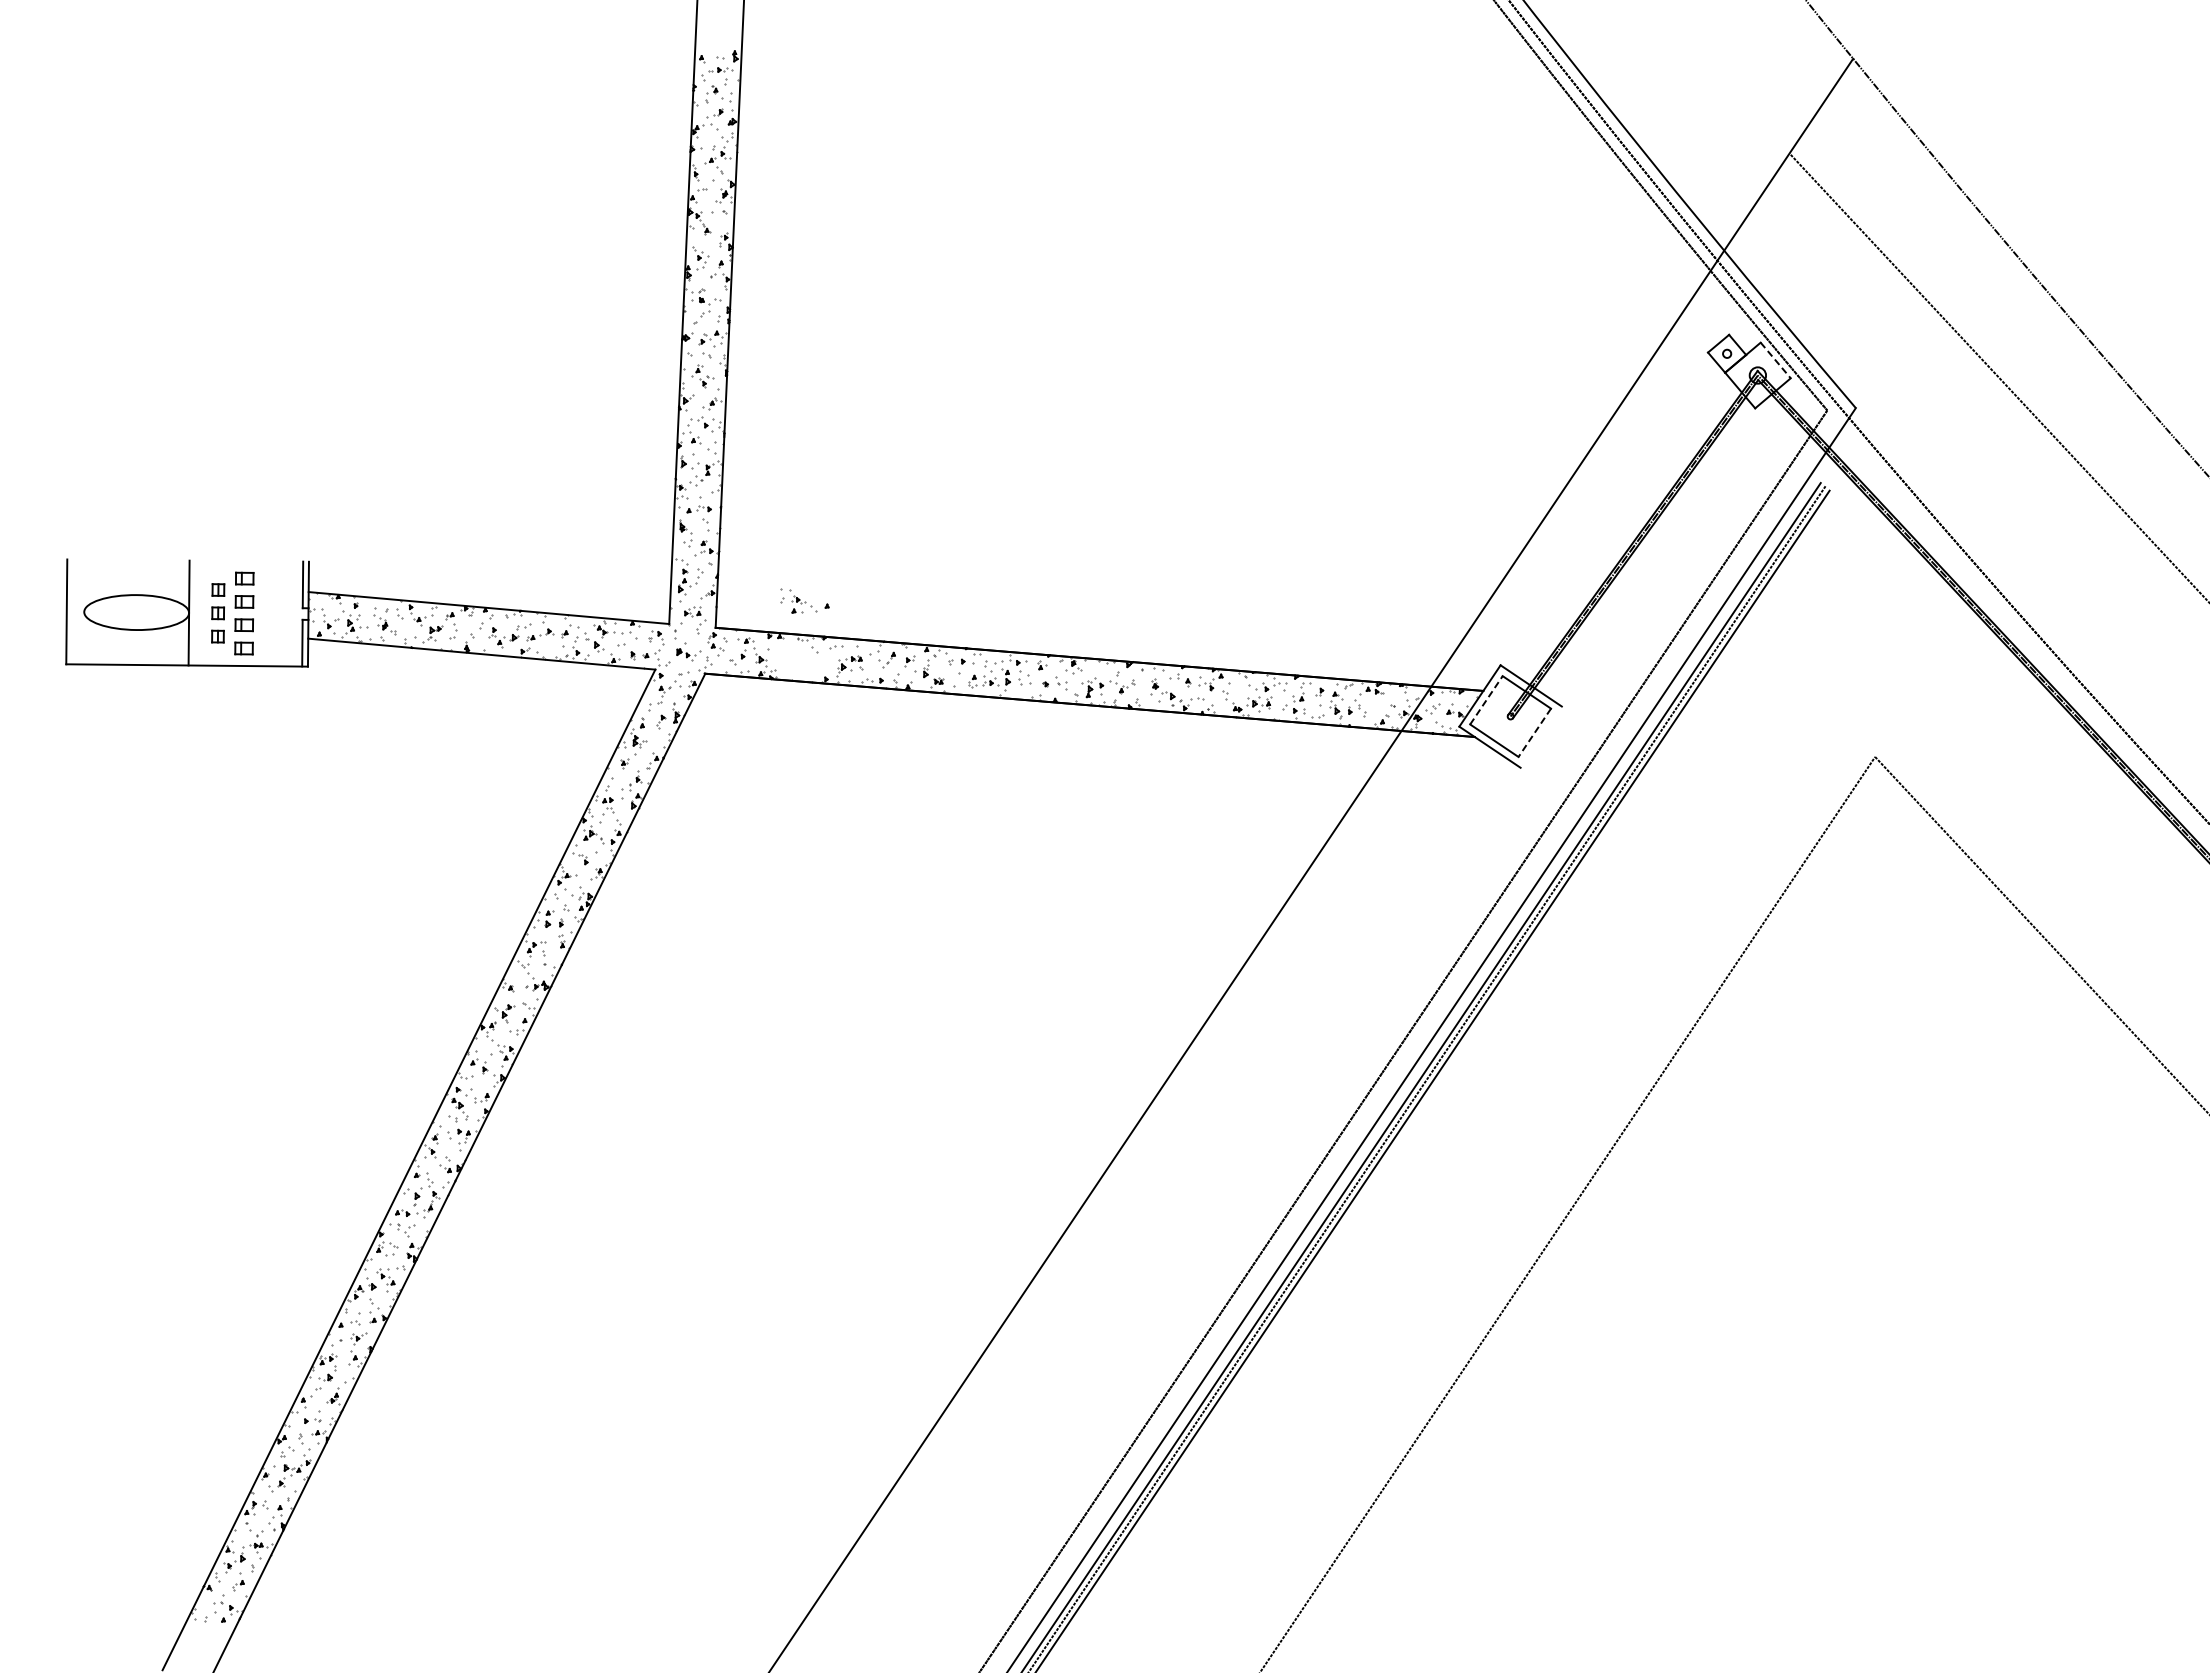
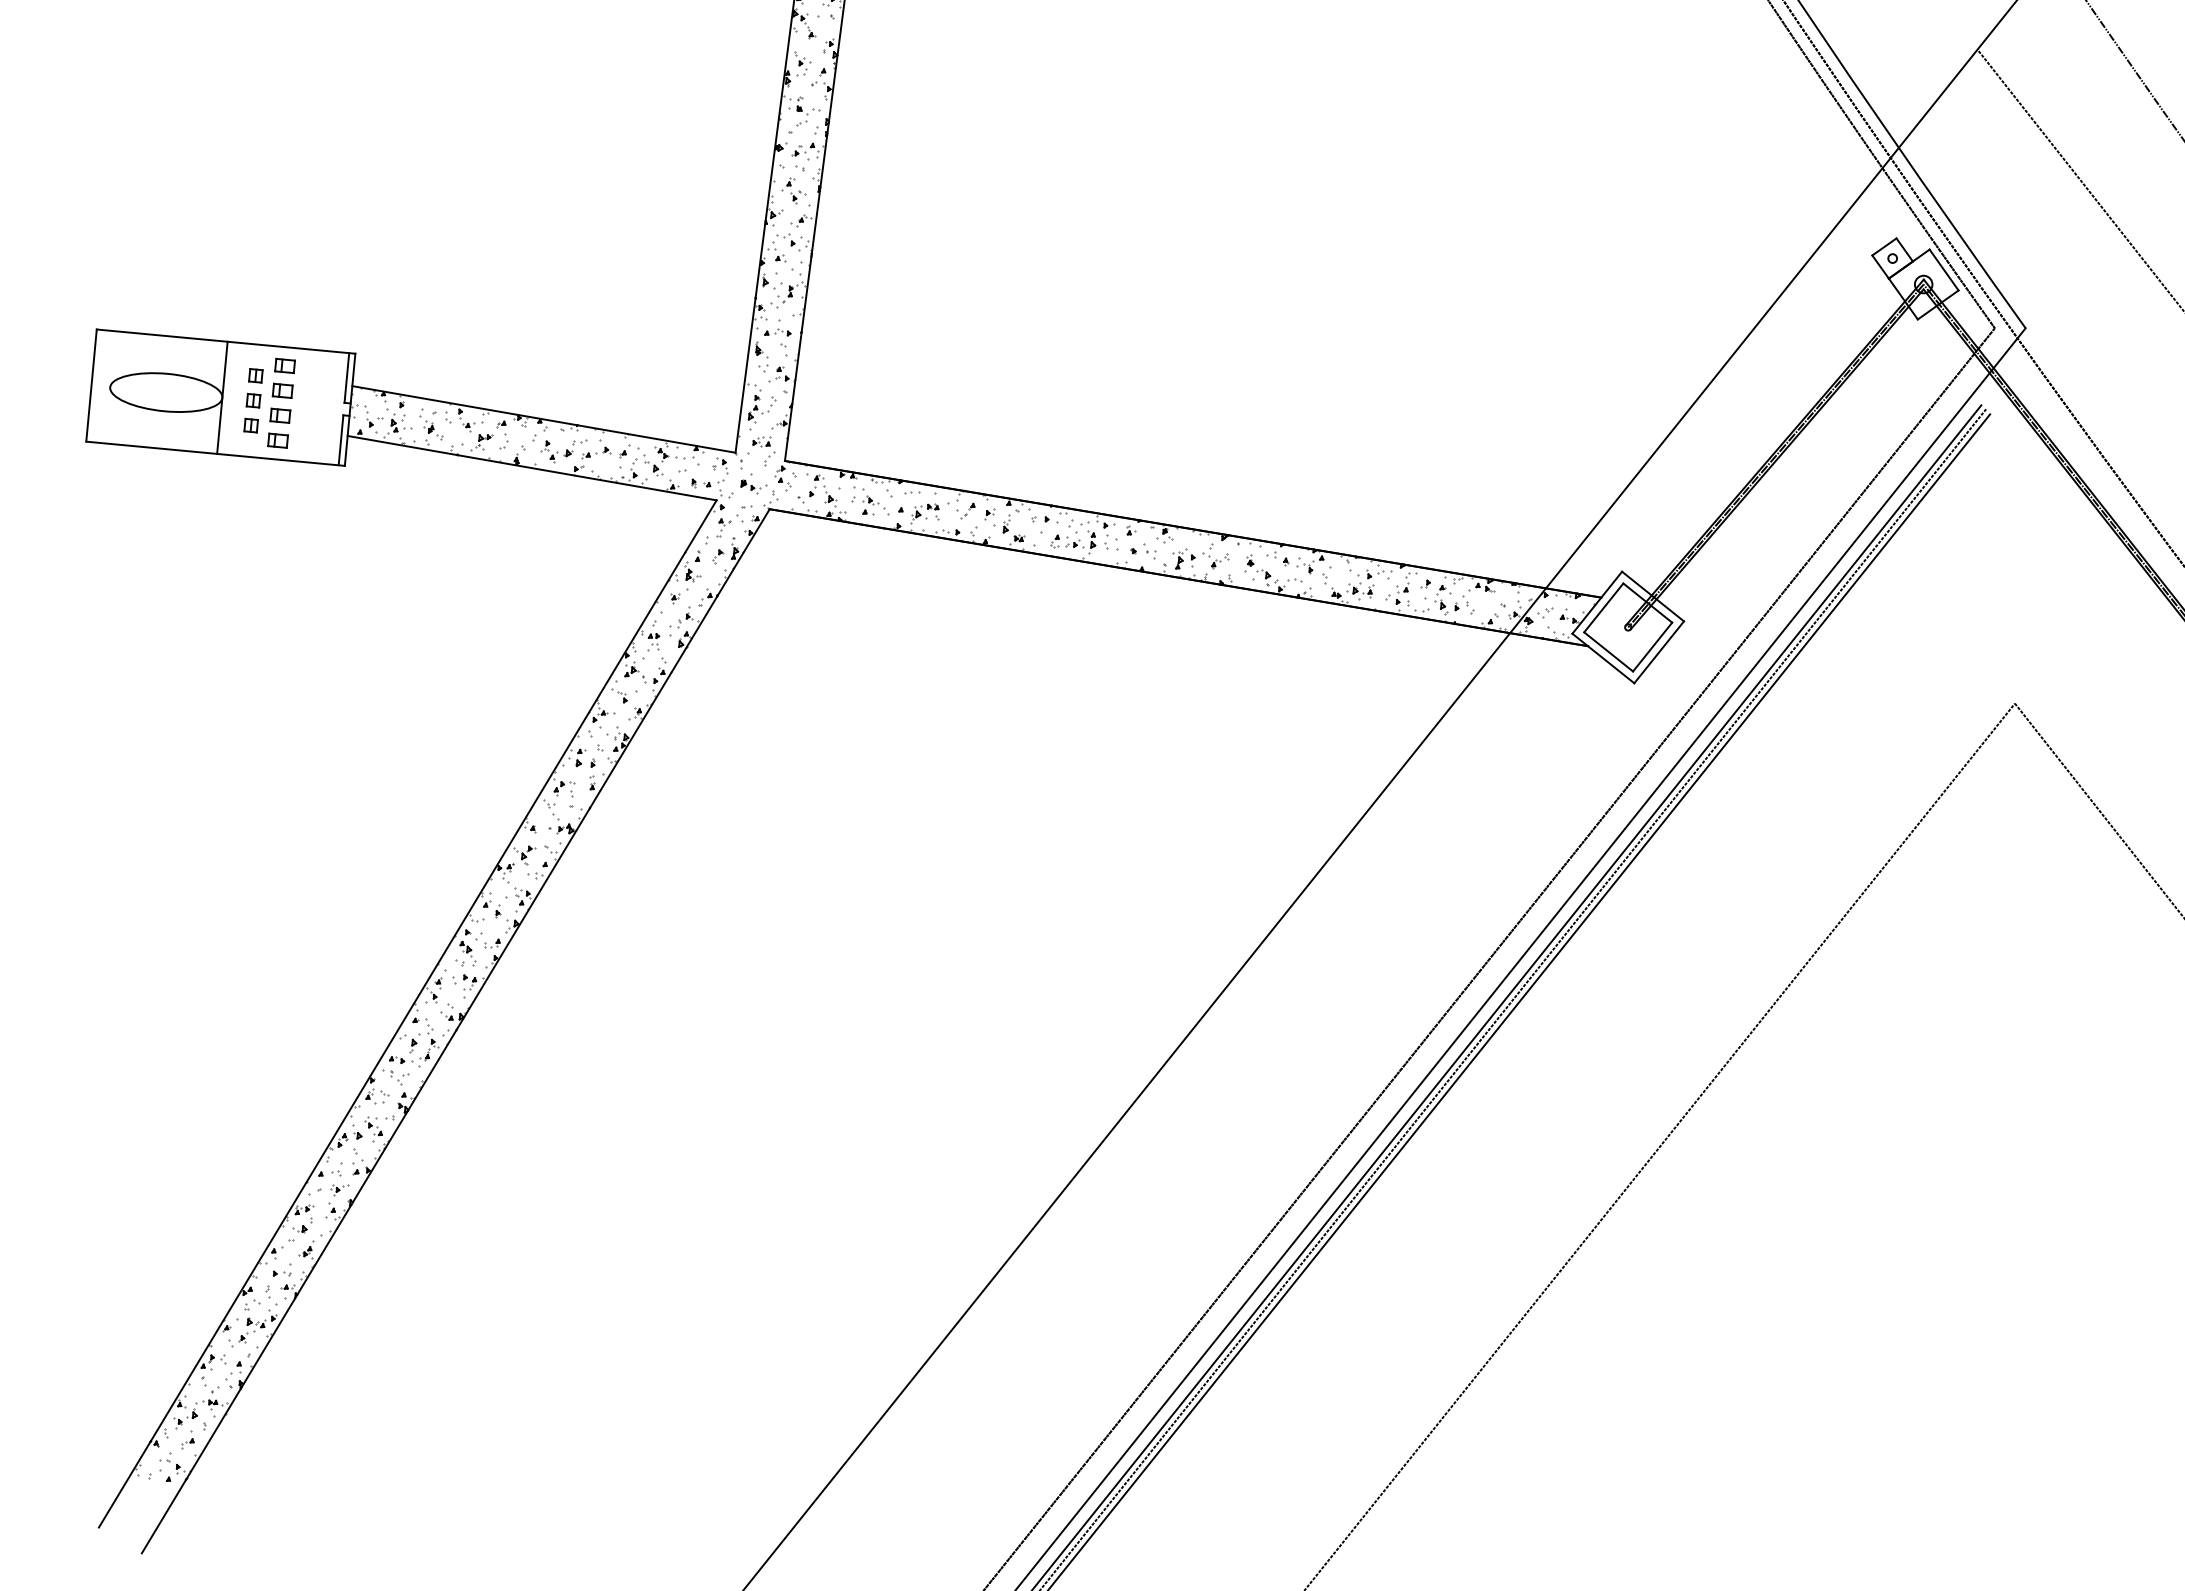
line: (1776, 360) -> (1944, 270), dashed -> solid
line: (187, 560) -> (225, 341), added
part: (804, 600) -> (877, 501), moved
line: (1486, 699) -> (1603, 607), dashed -> solid
line: (1534, 733) -> (1652, 647), dashed -> solid
line: (1540, 736) -> (1658, 651), added

